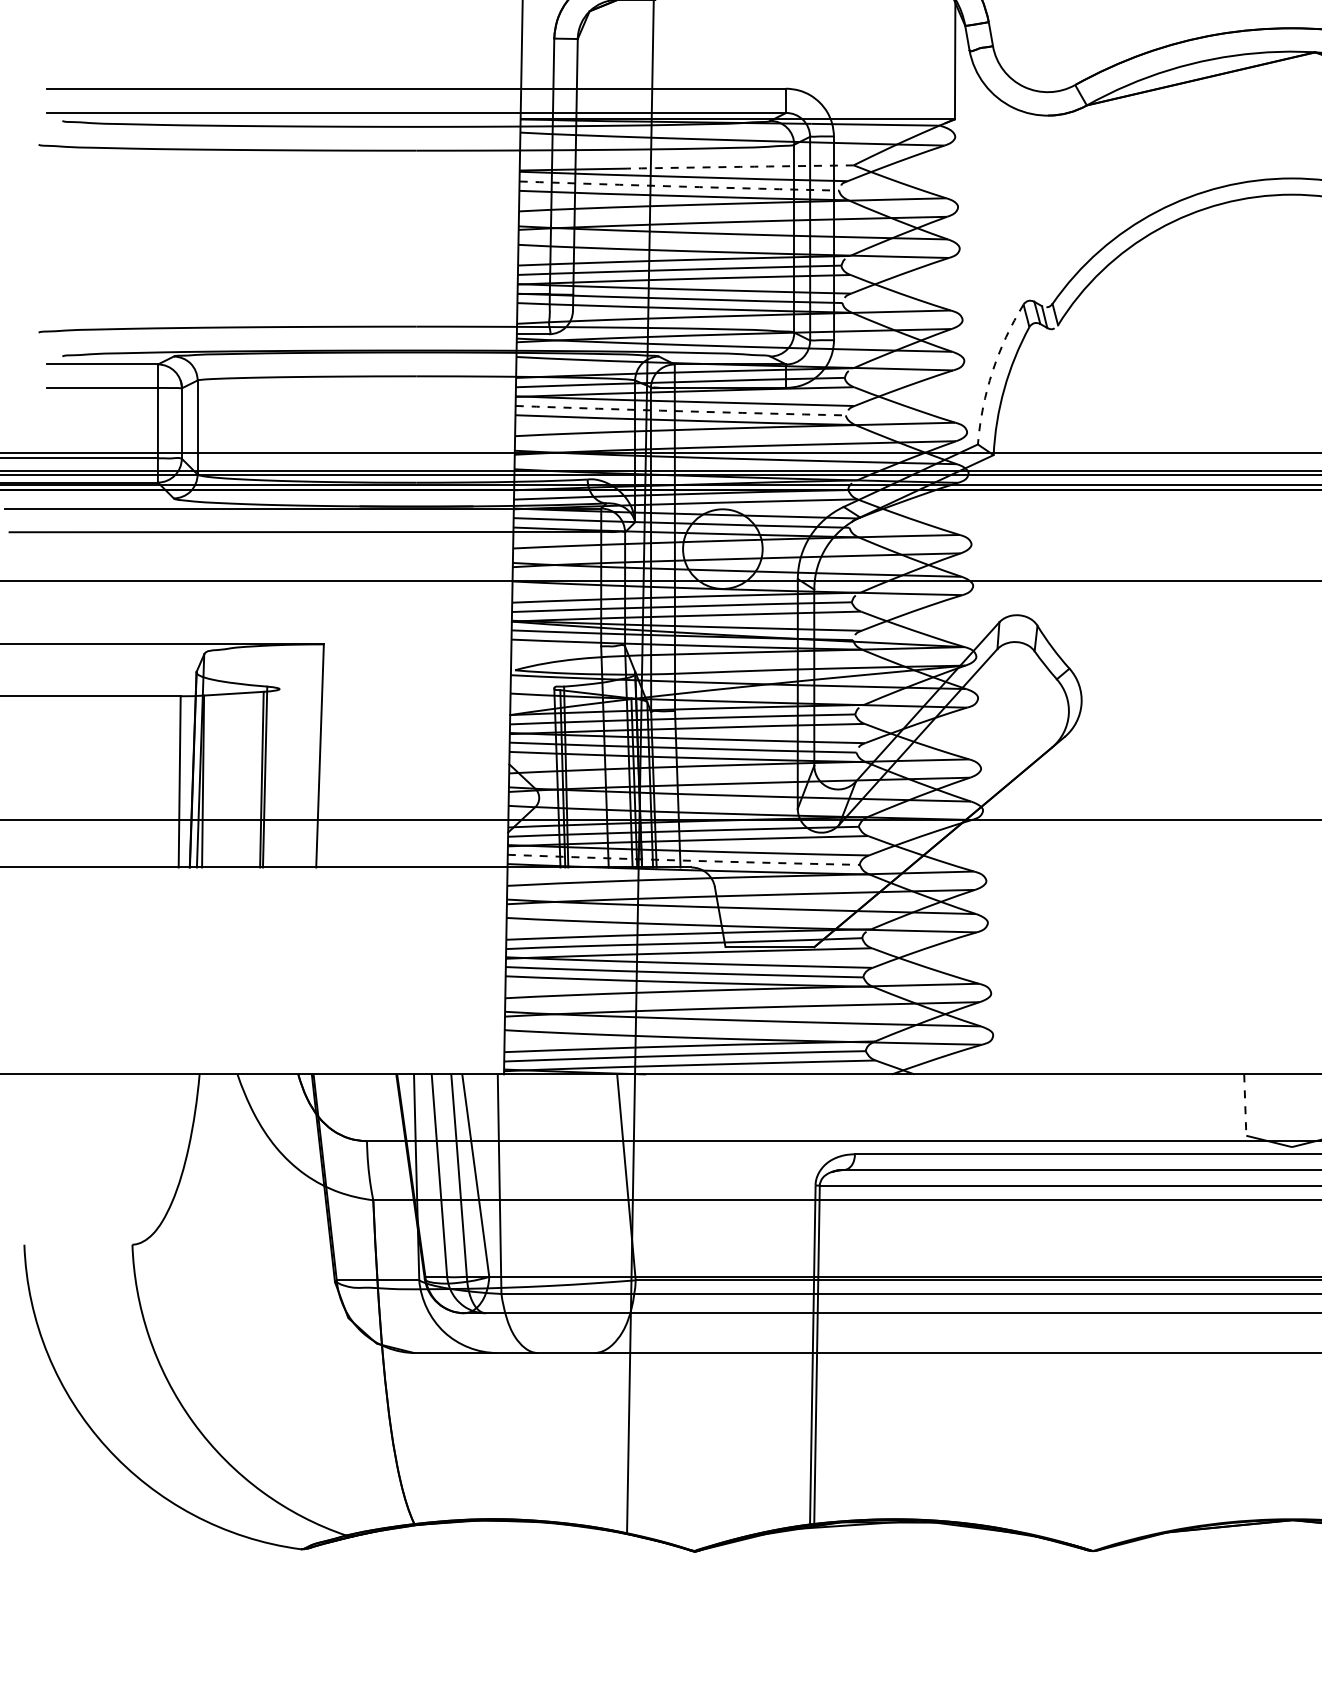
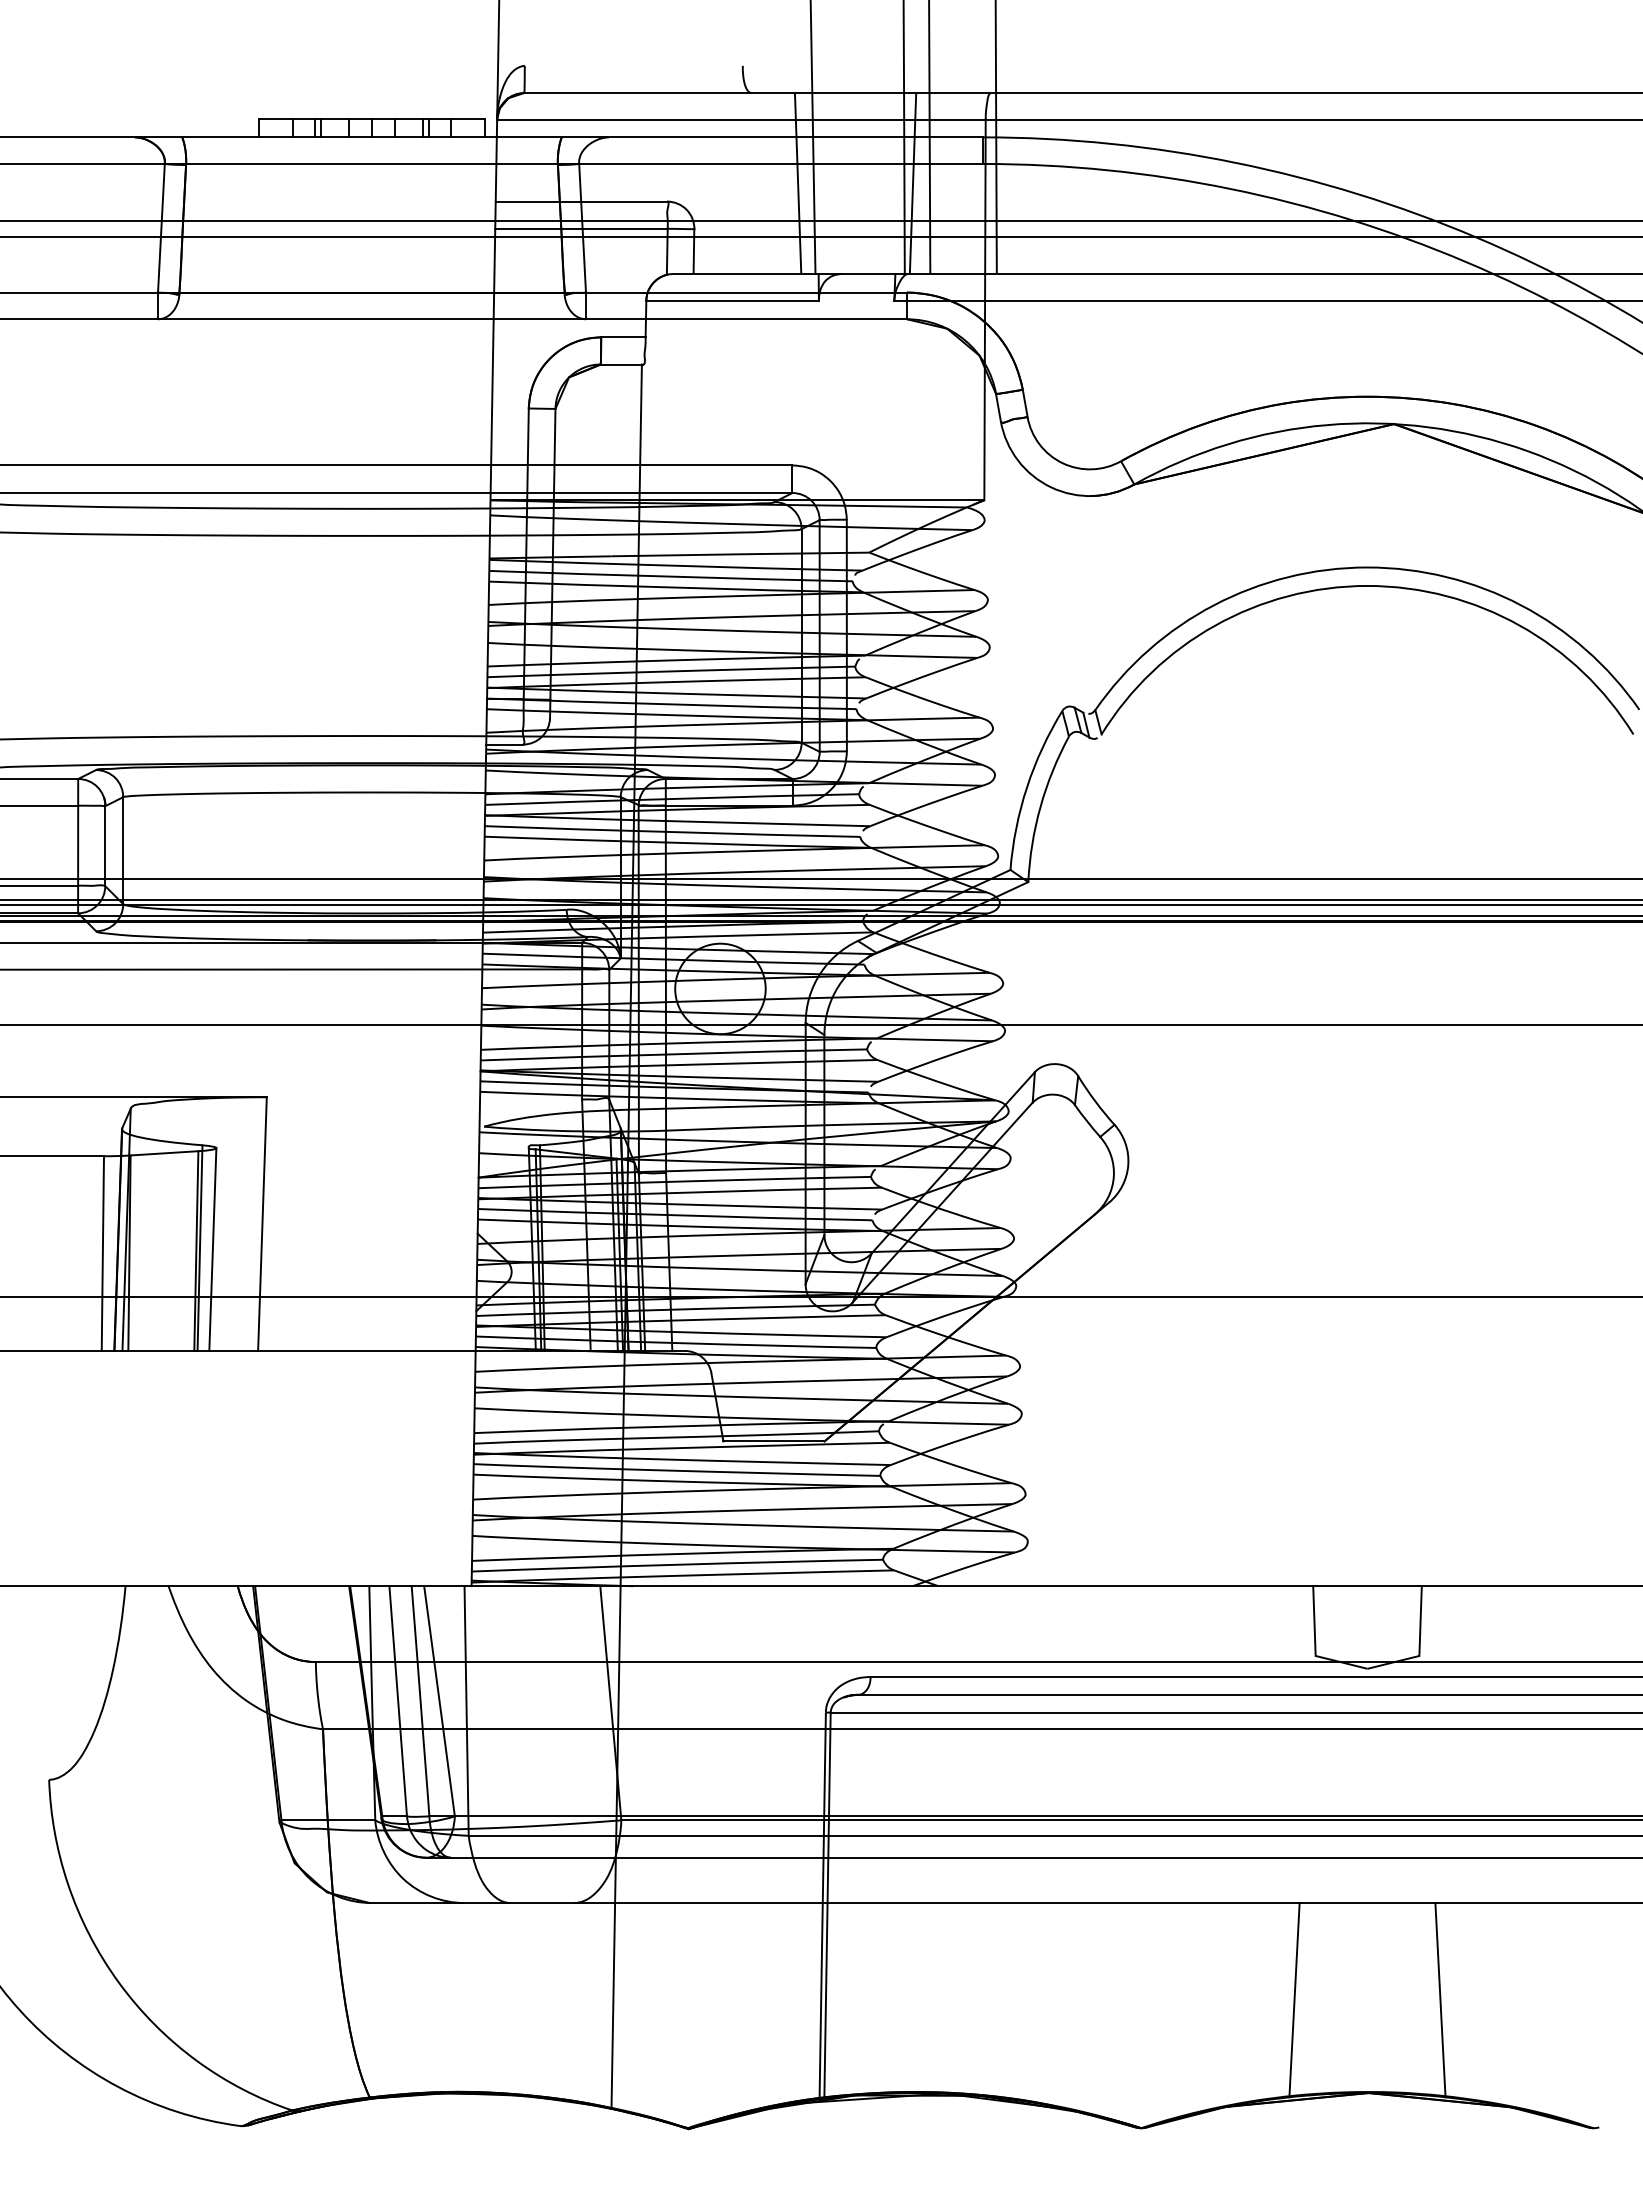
arc: (740, 167) -> (740, 554), dashed -> solid
arc: (679, 186) -> (671, 576), dashed -> solid
arc: (992, 371) -> (1027, 787), dashed -> solid
arc: (680, 411) -> (672, 832), dashed -> solid
line: (276, 778) -> (212, 1249), added
arc: (684, 860) -> (676, 1343), dashed -> solid
line: (1245, 1105) -> (1314, 1621), dashed -> solid
line: (1227, 1437) -> (1294, 1999), added

